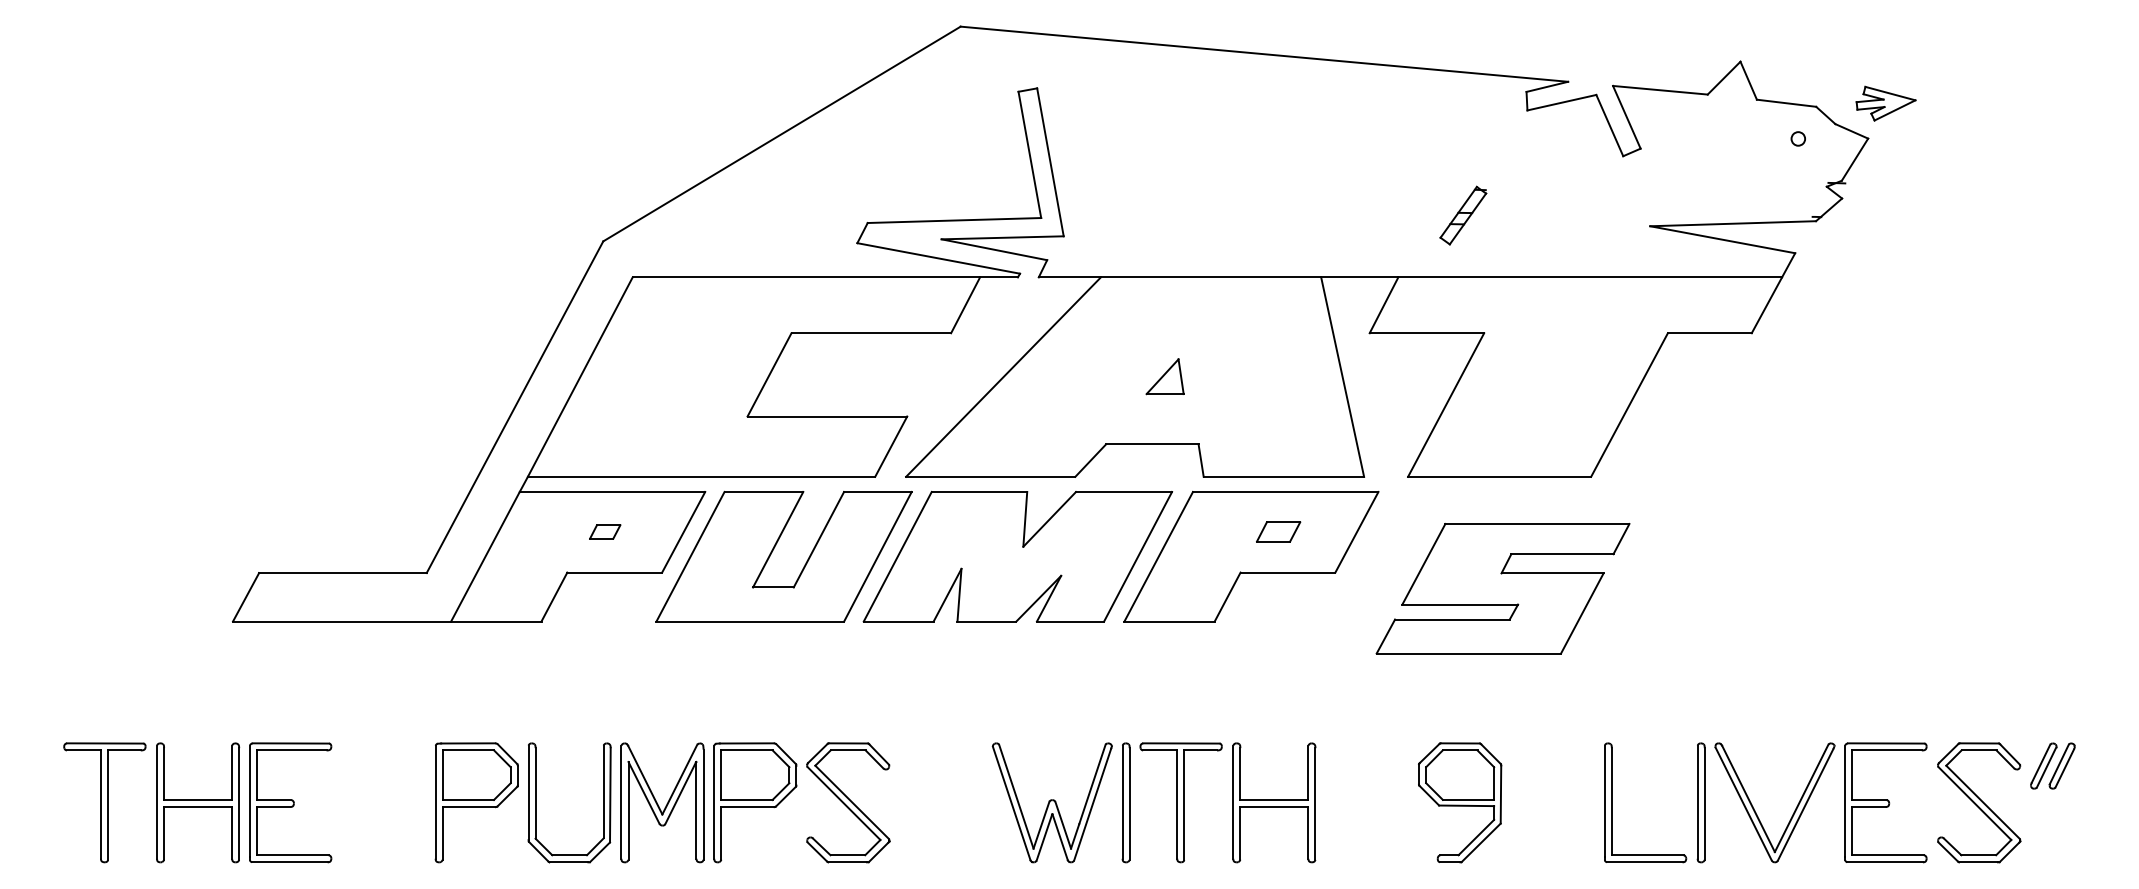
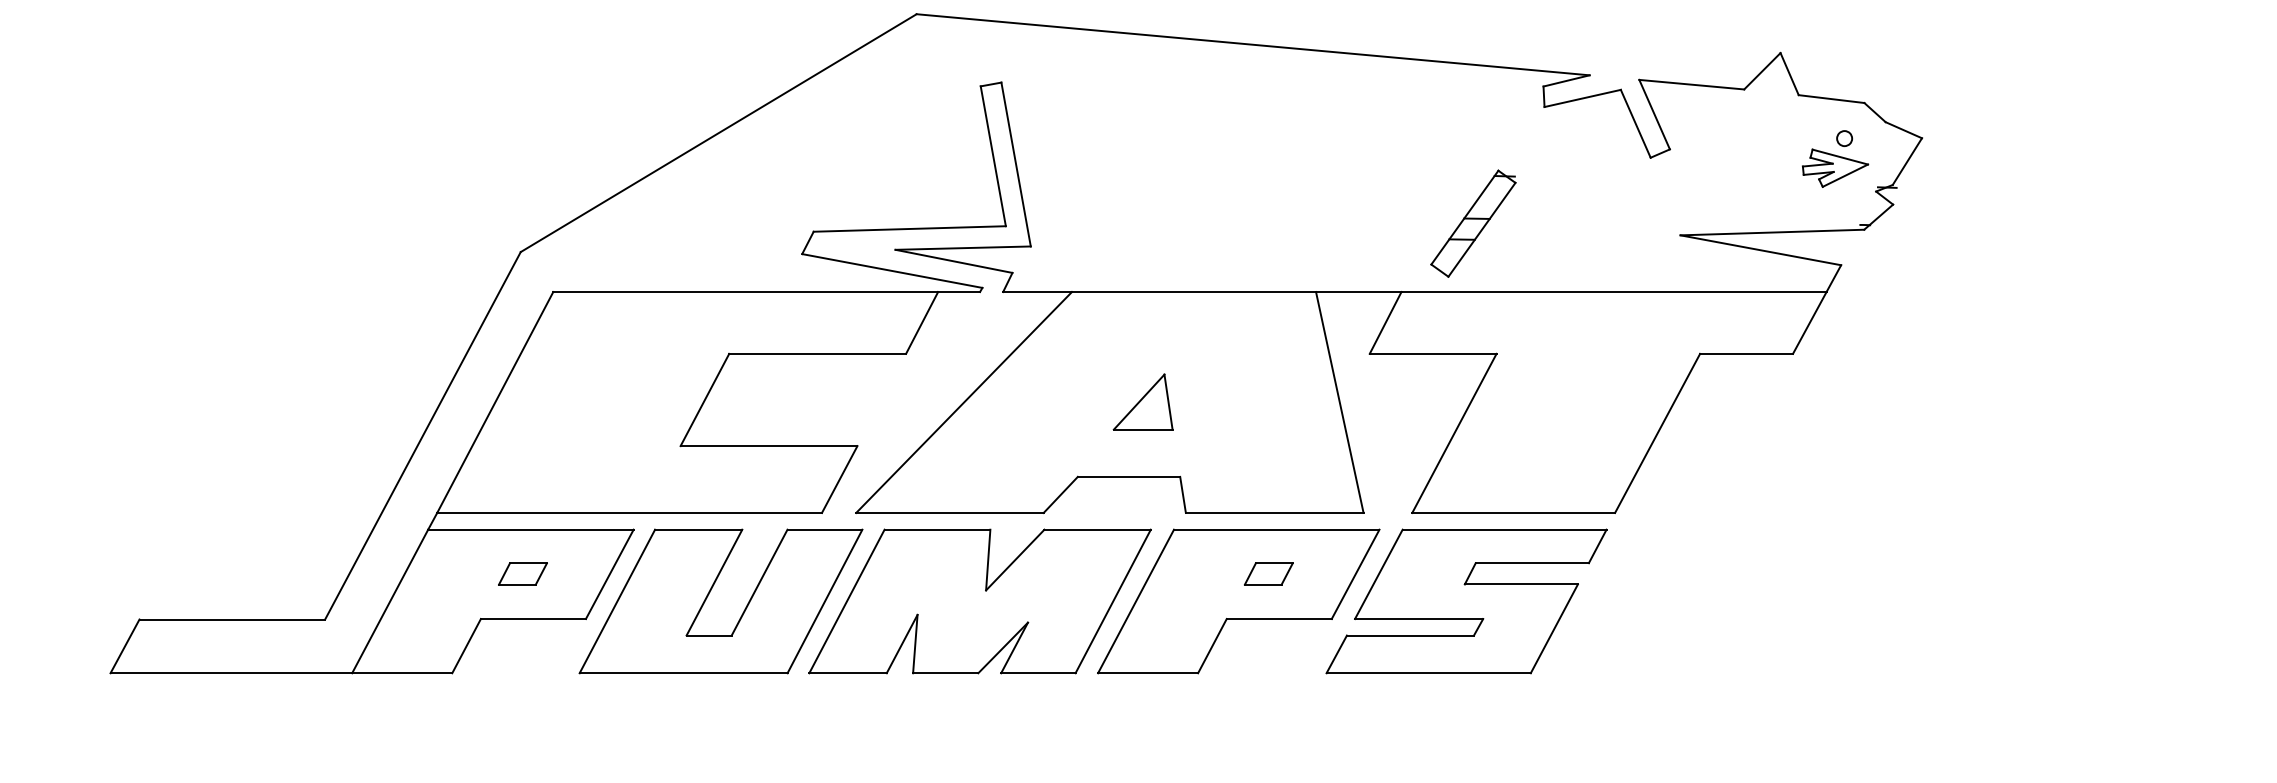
part: (1885, 103) -> (1834, 168), moved
part: (1463, 215) -> (1473, 223), size x1.67
part: (1164, 376) -> (1142, 401), size x1.43
part: (604, 531) -> (522, 573), size x1.43
part: (1502, 588) -> (1465, 601), moved

